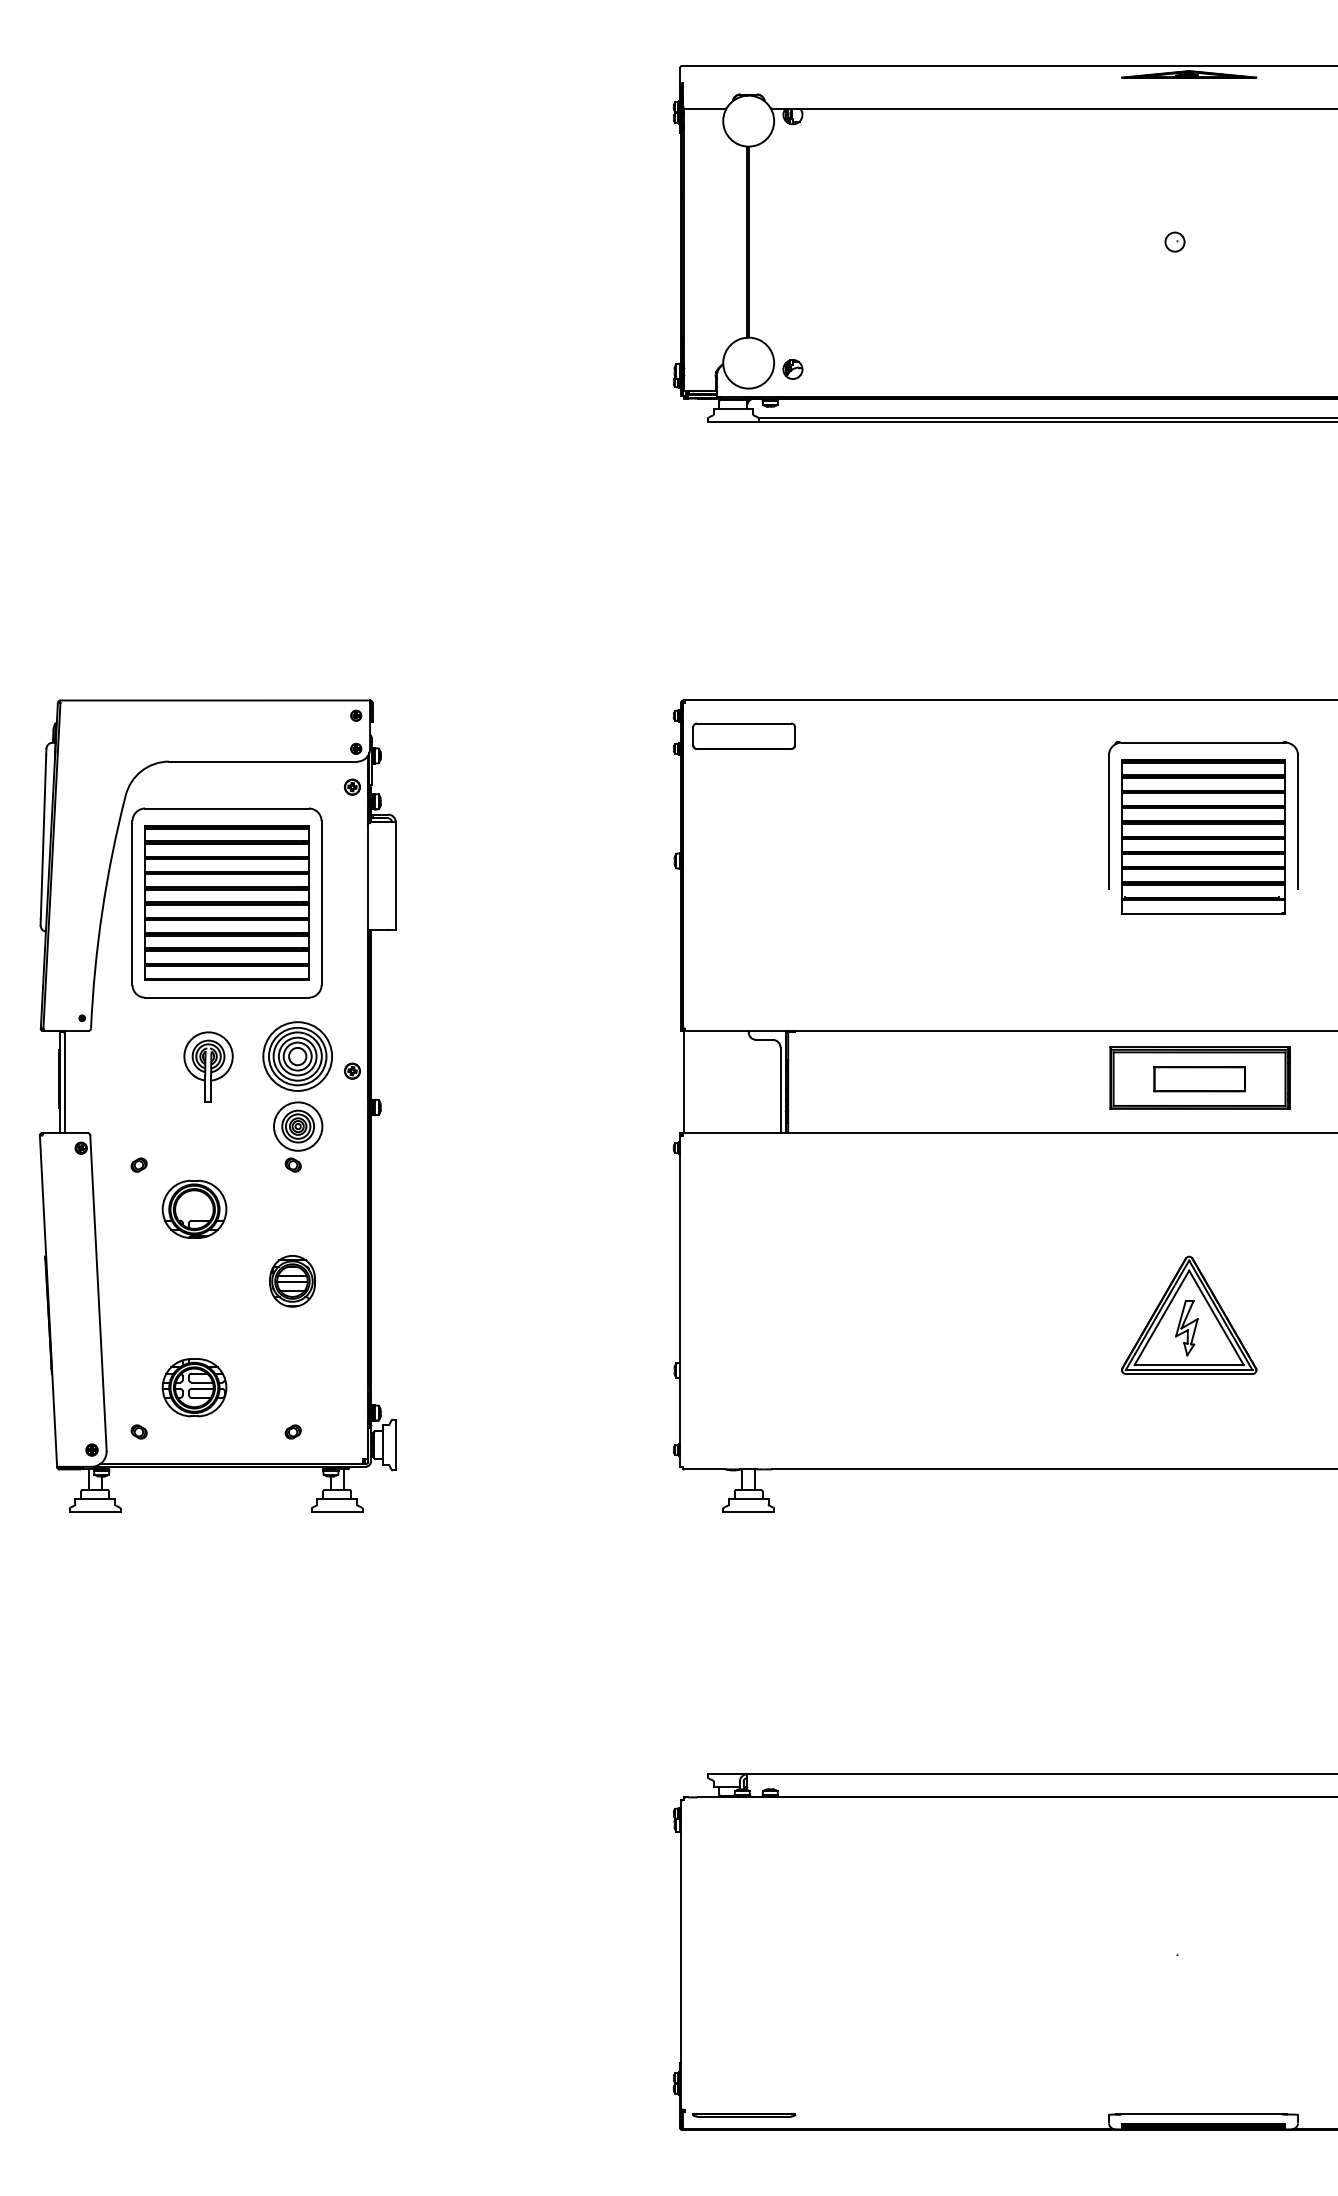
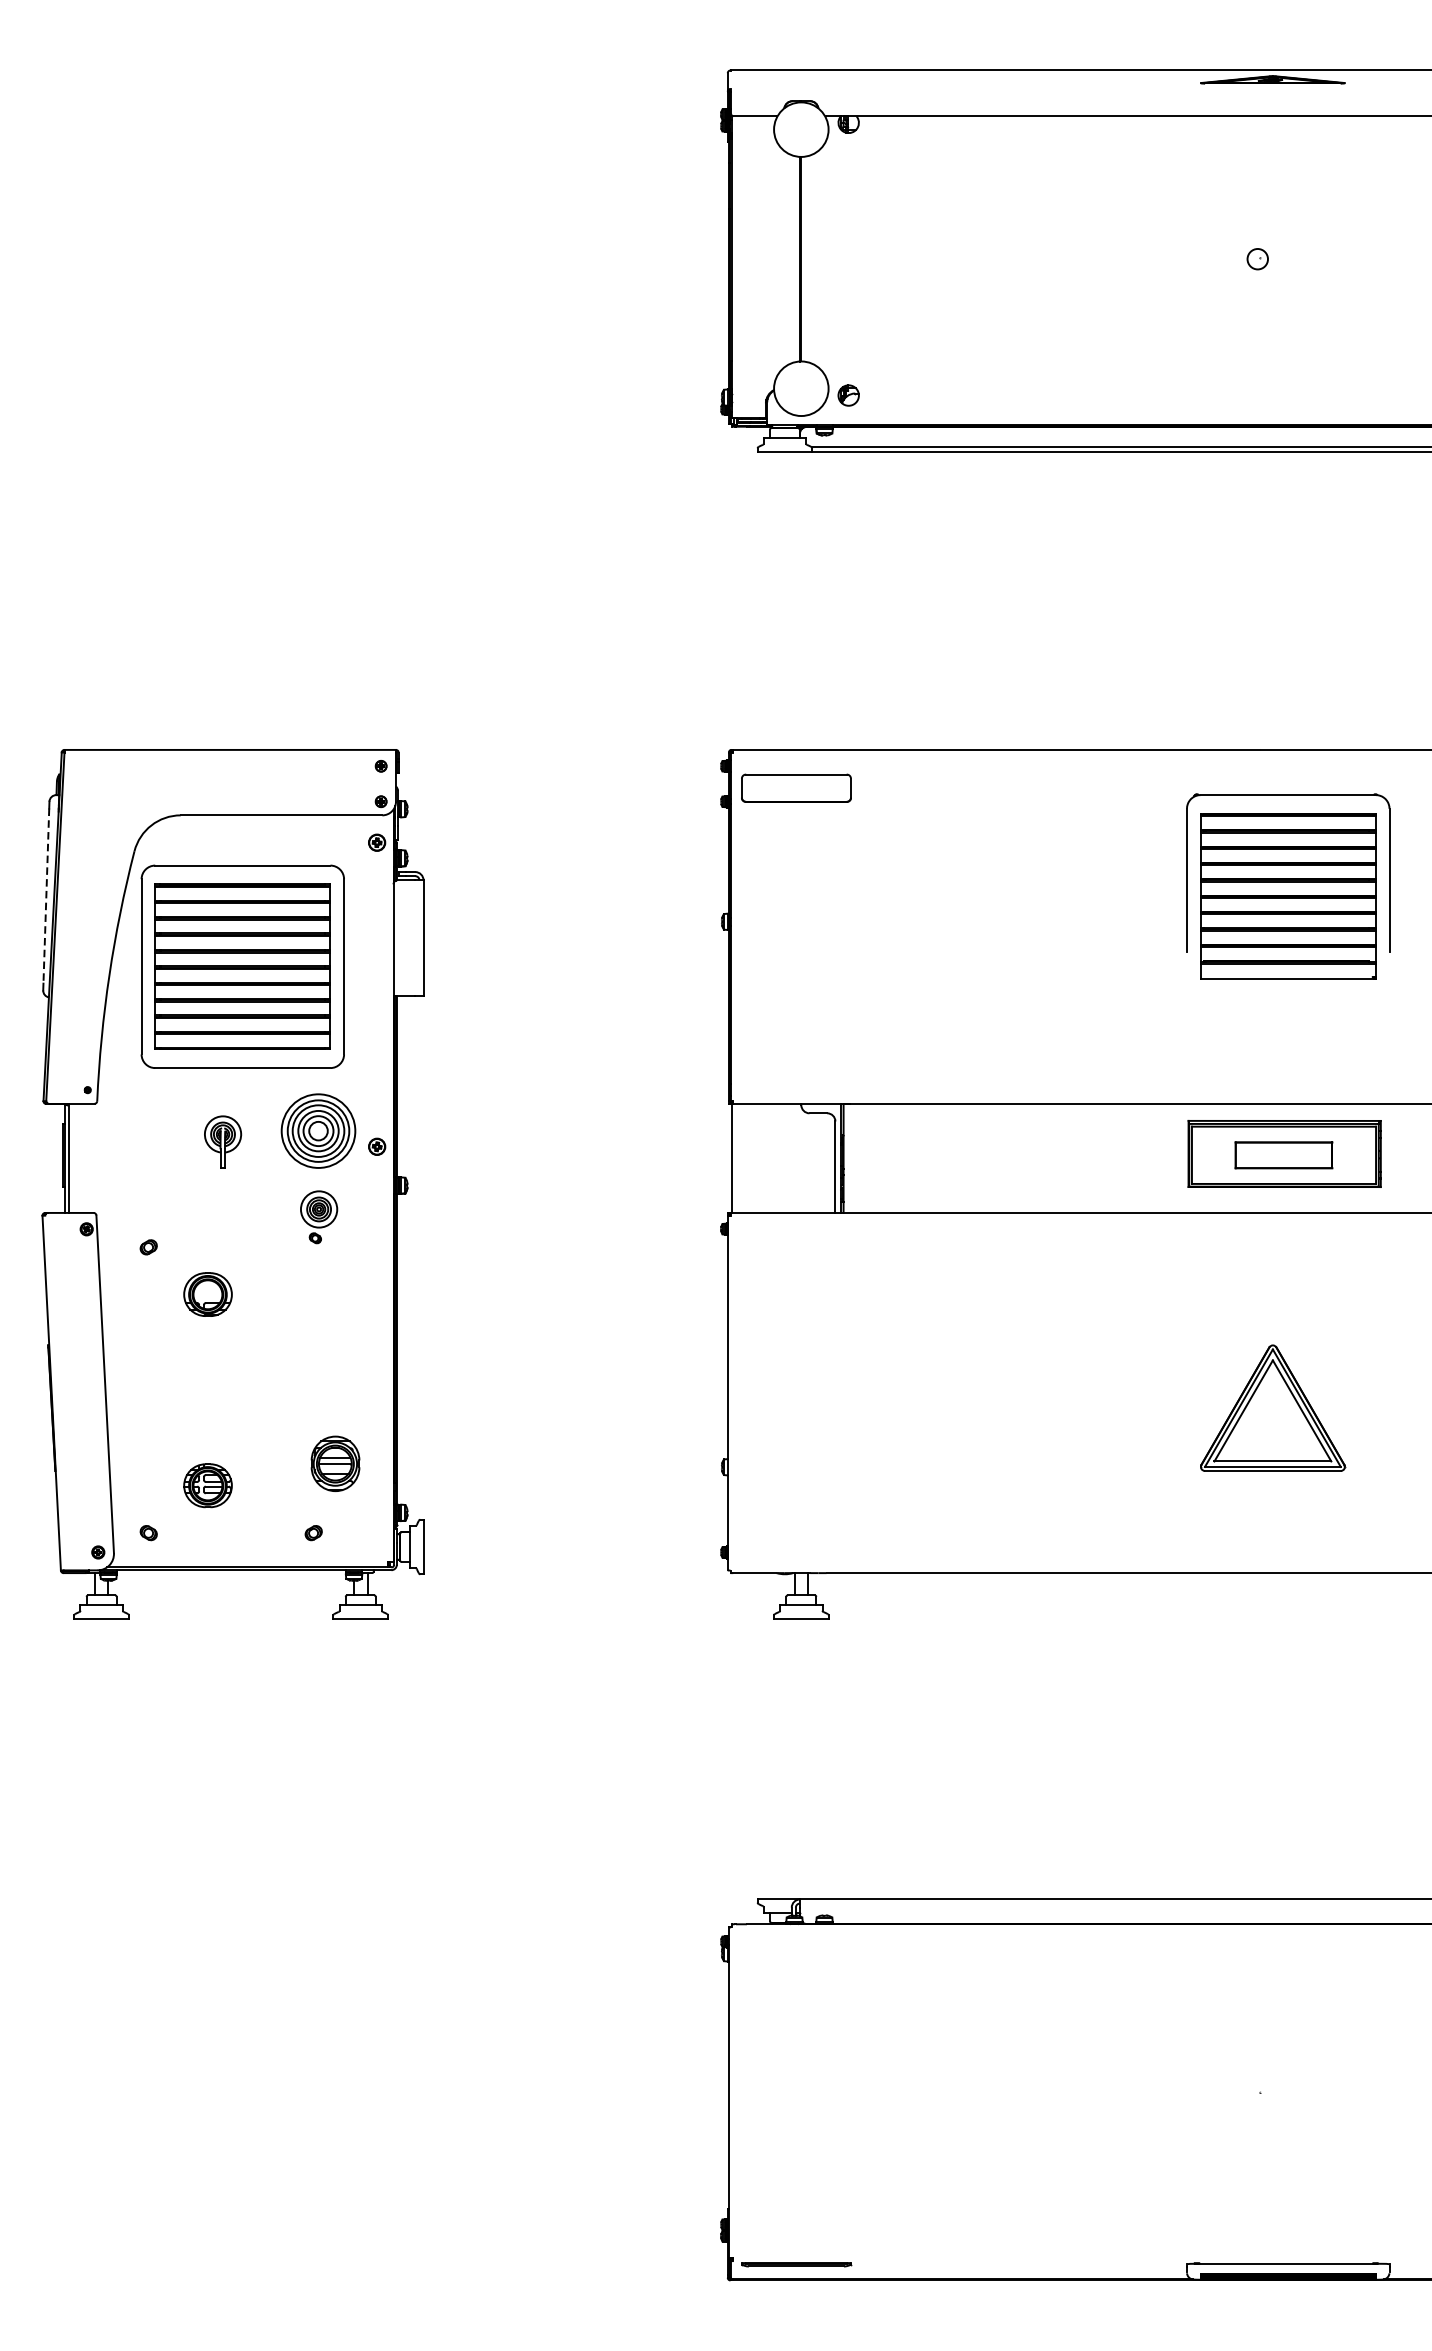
line: (43, 837) -> (46, 896), solid -> dashed
part: (208, 1066) -> (222, 1141), size x0.7
part: (298, 1136) -> (319, 1216), size x0.7
part: (194, 1208) -> (208, 1293), size x0.7
part: (292, 1281) -> (335, 1464), moved
part: (1186, 1328) -> (1270, 1422), removed
part: (194, 1387) -> (208, 1485), size x0.7

